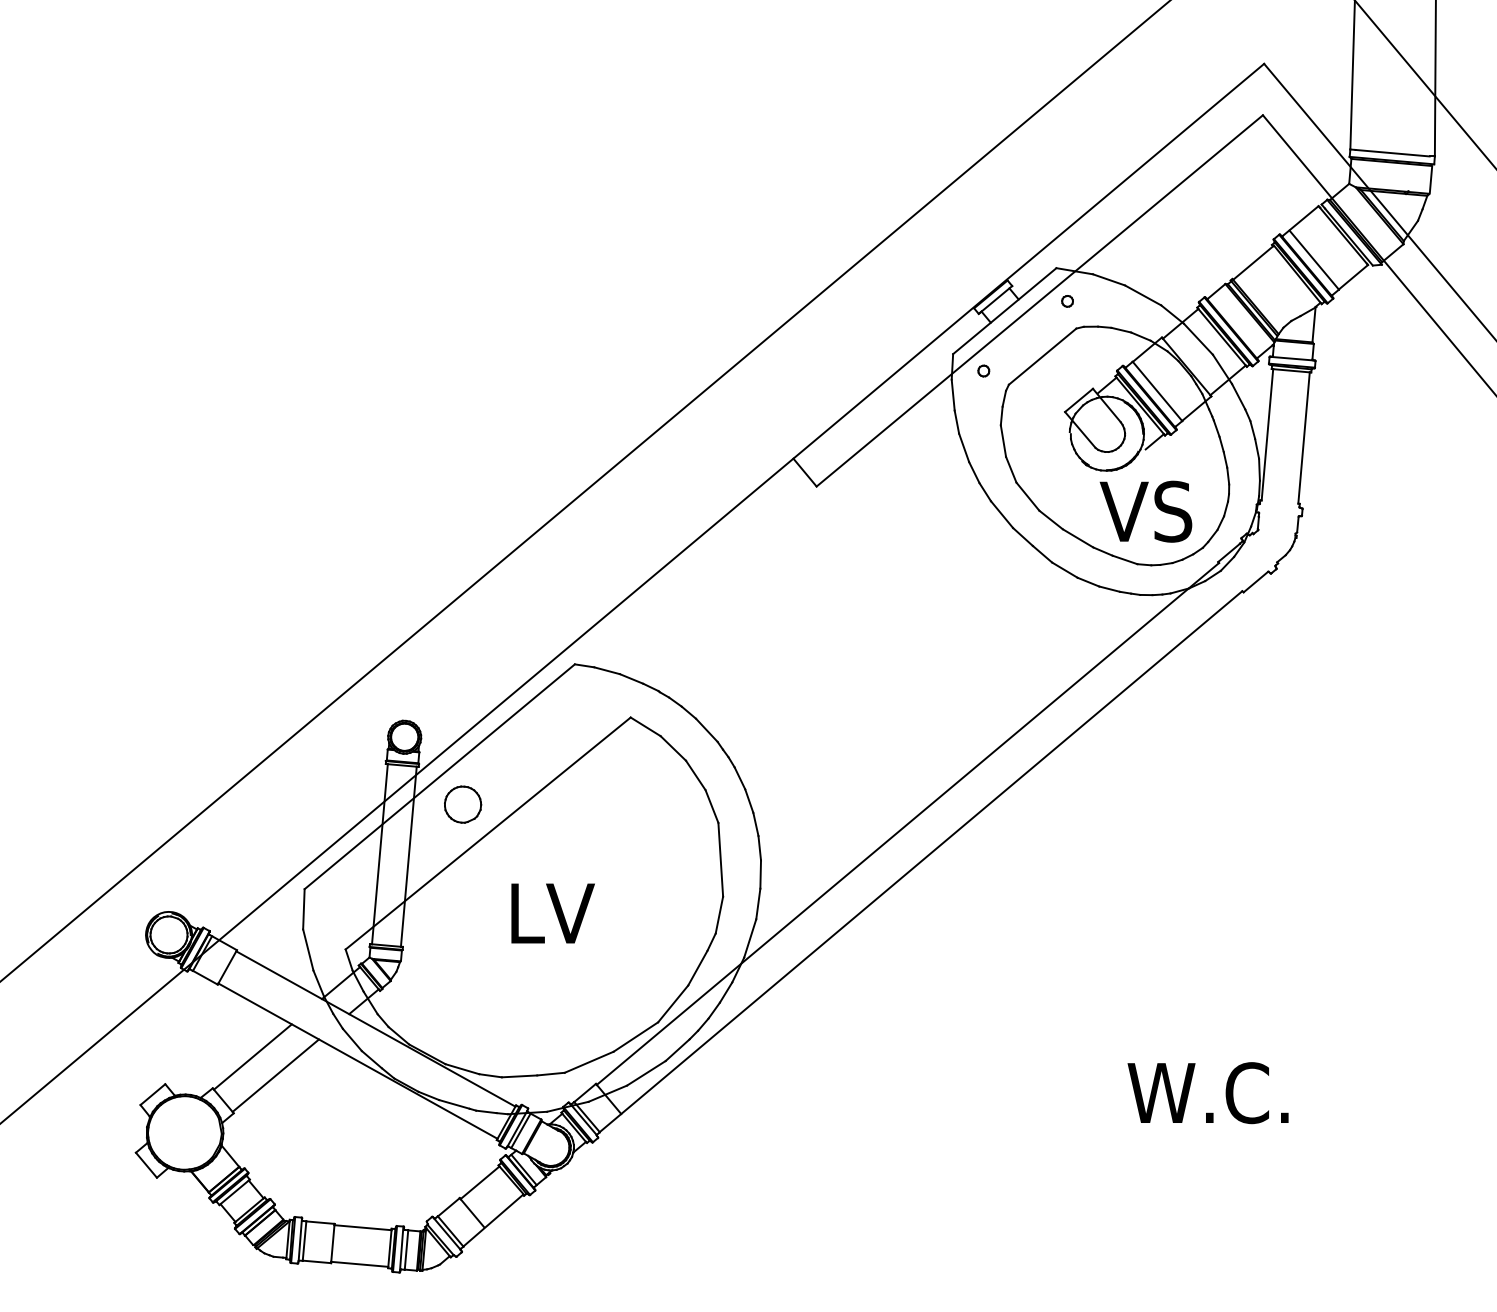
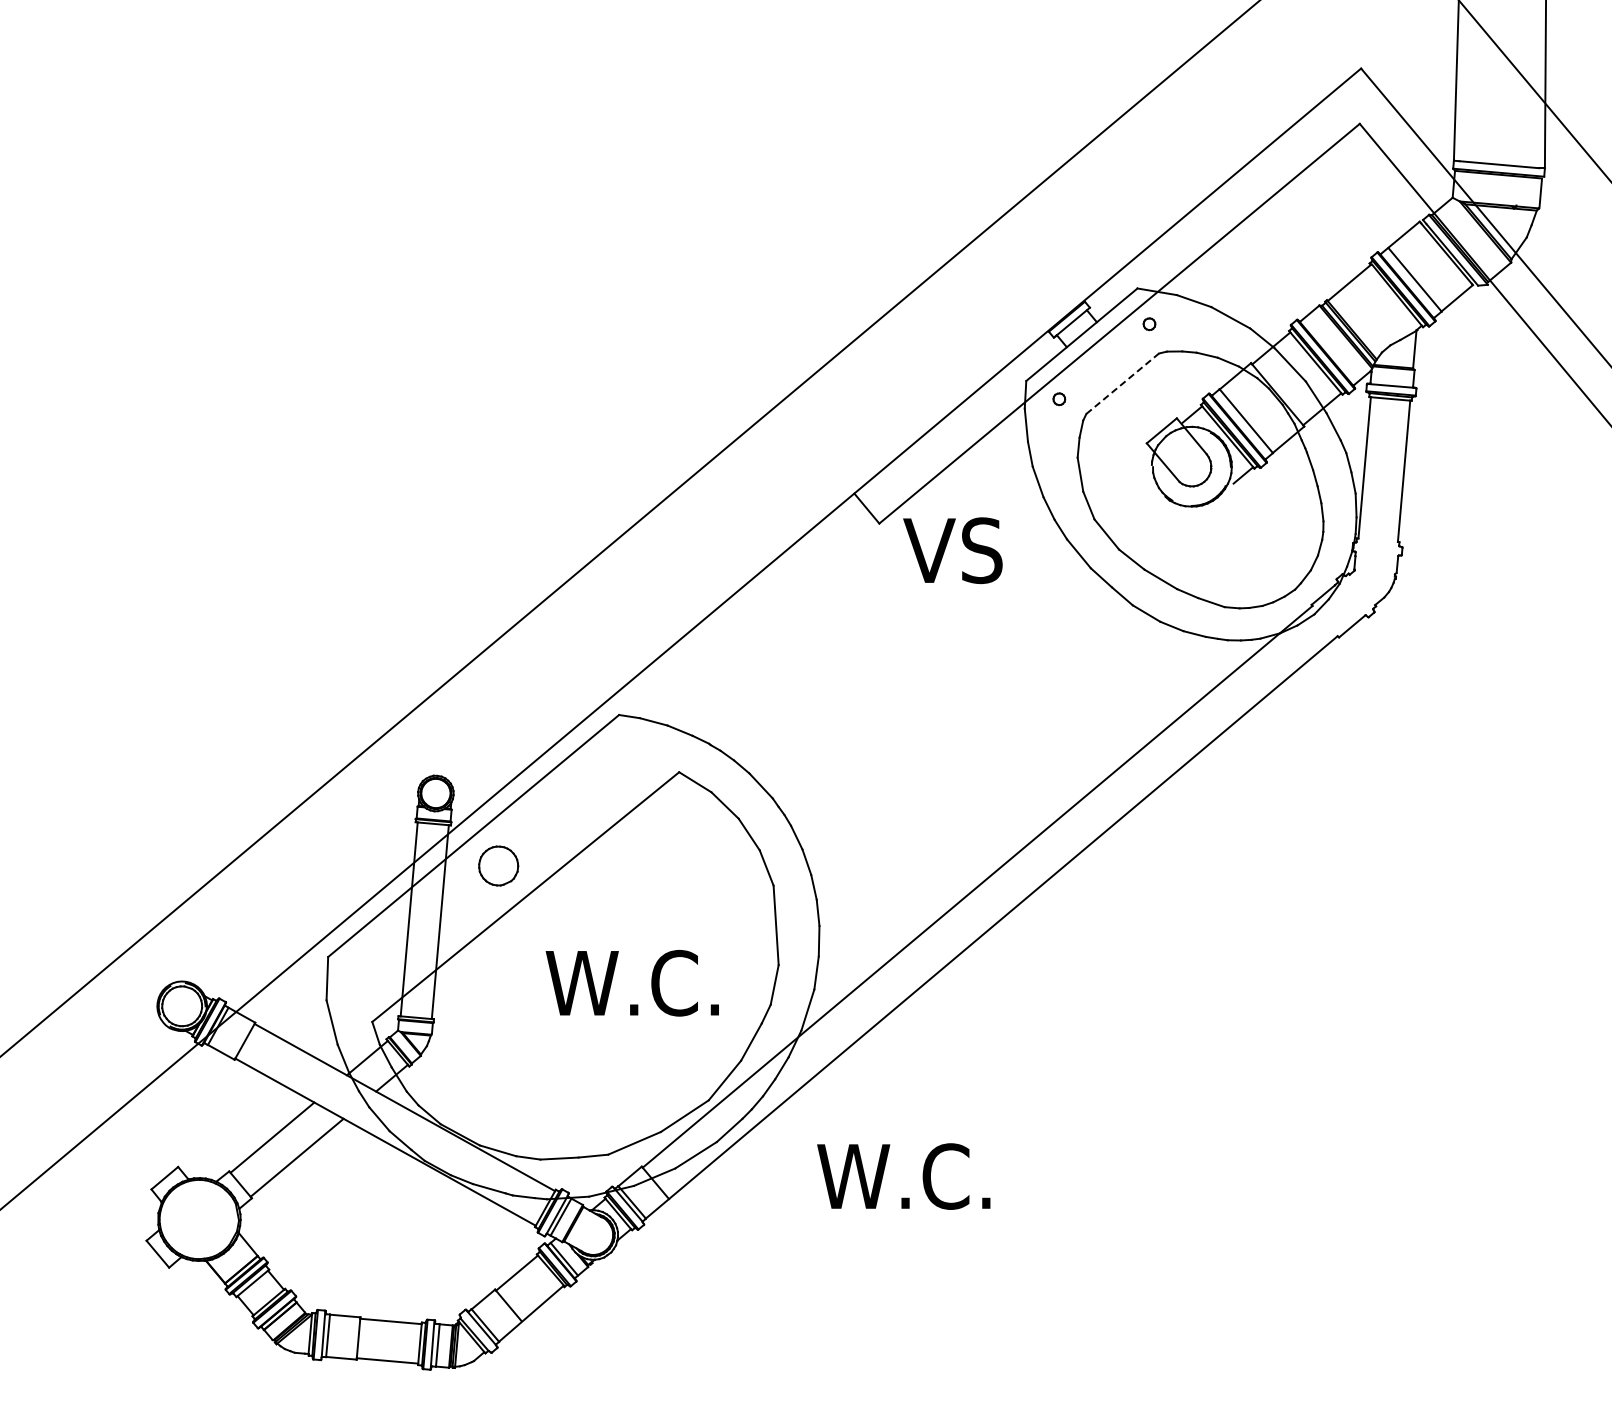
line: (1043, 356) -> (1123, 383), solid -> dashed
text: (1145, 511) -> (952, 550), moved
text: (586, 912) -> (631, 982), LV -> W.C.
text: (1207, 1093) -> (903, 1176), moved

